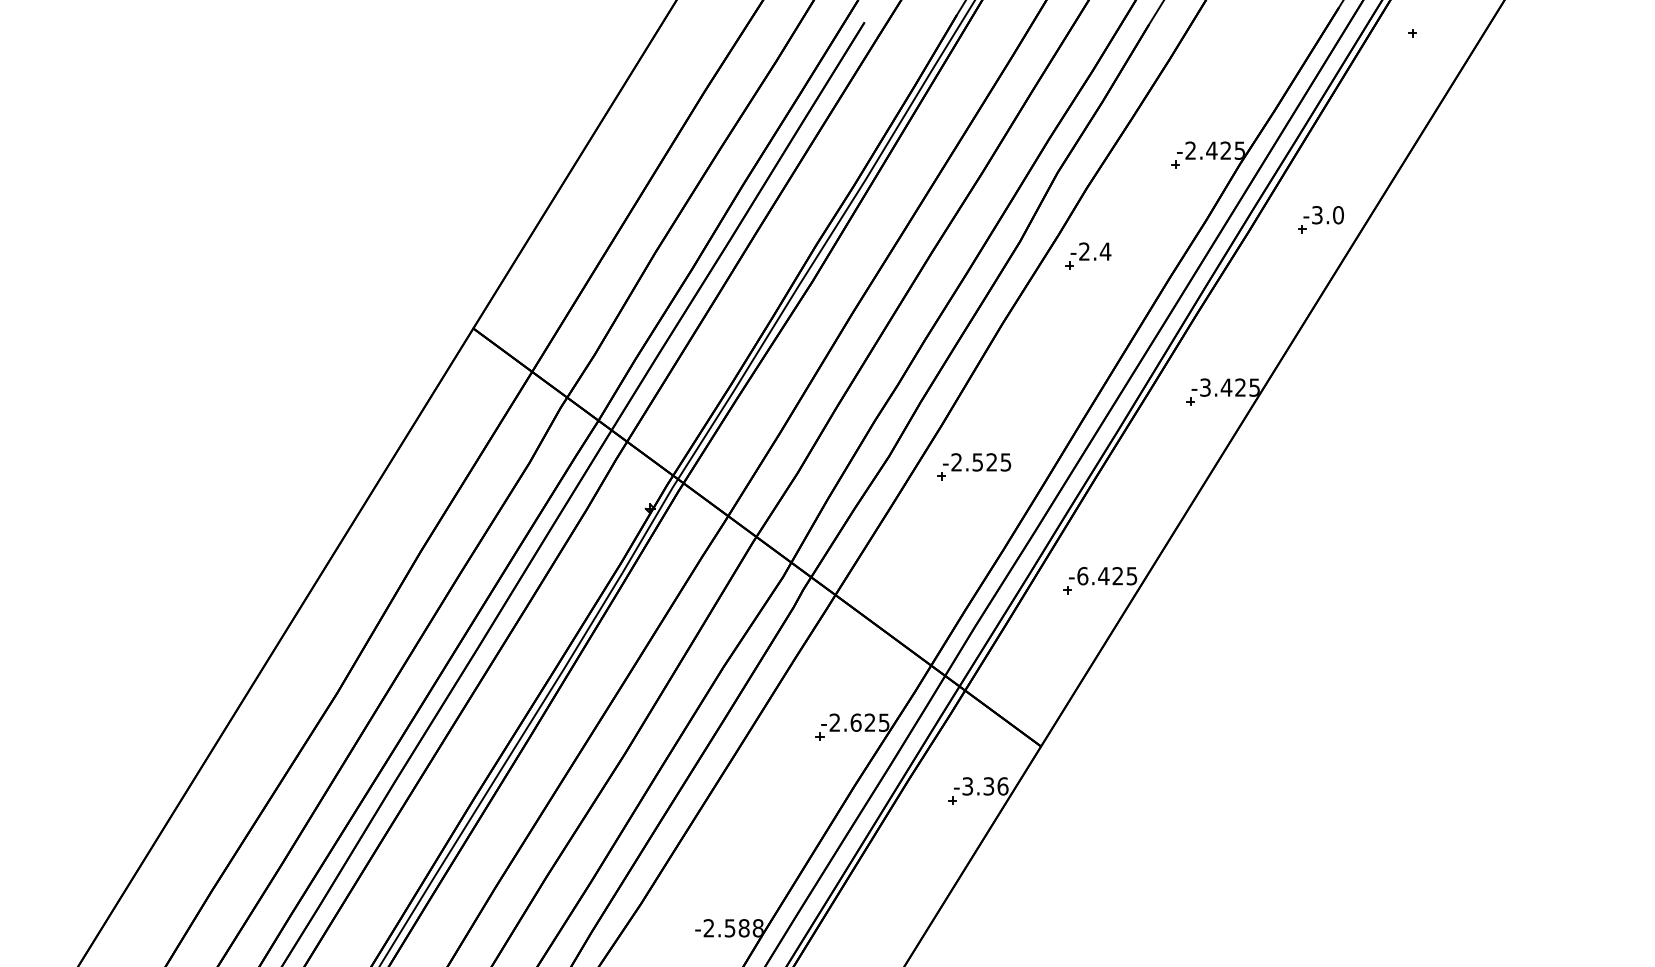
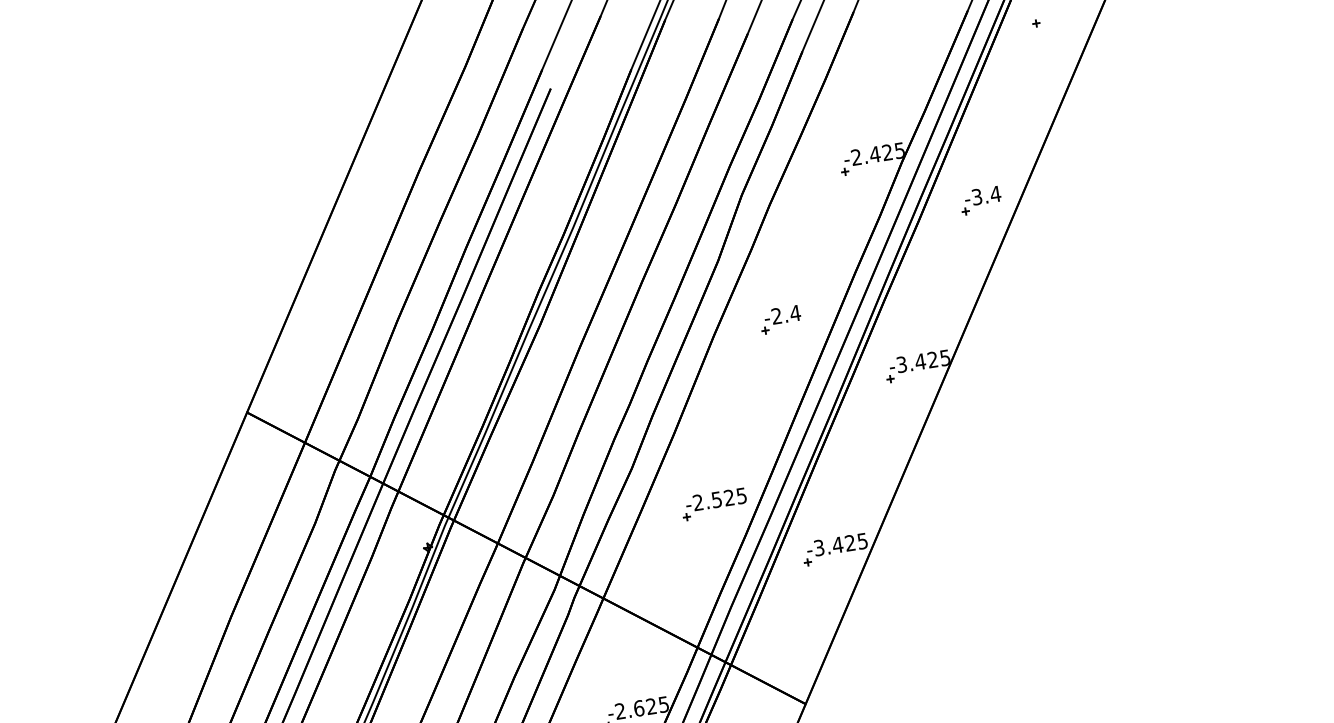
text: (1338, 215) -> (995, 194), -3.0 -> -3.4
part: (1088, 255) -> (780, 319), moved
part: (974, 466) -> (714, 503), moved
text: (1082, 576) -> (819, 548), -6.425 -> -3.425

